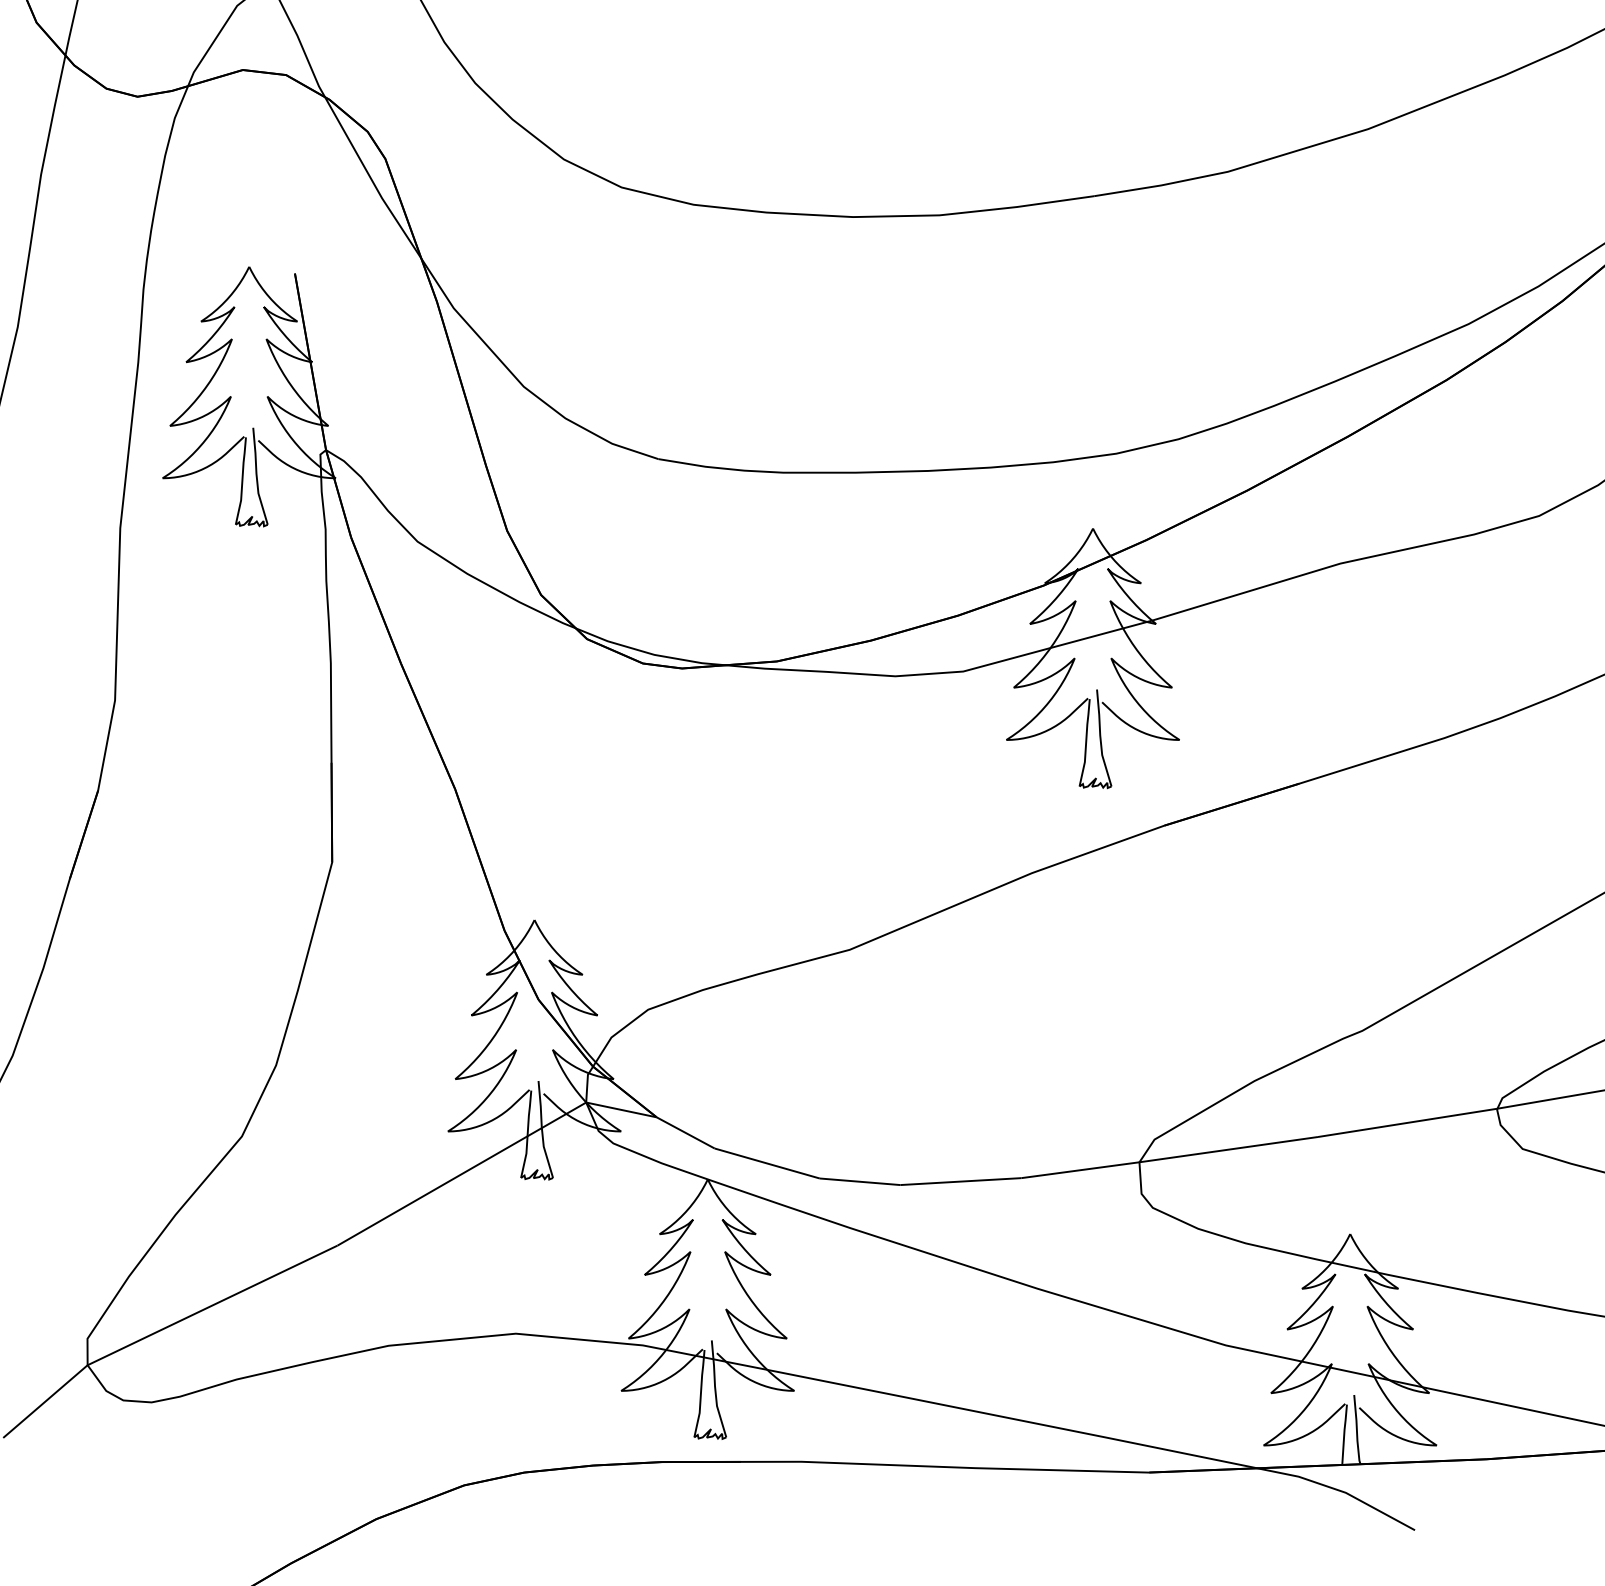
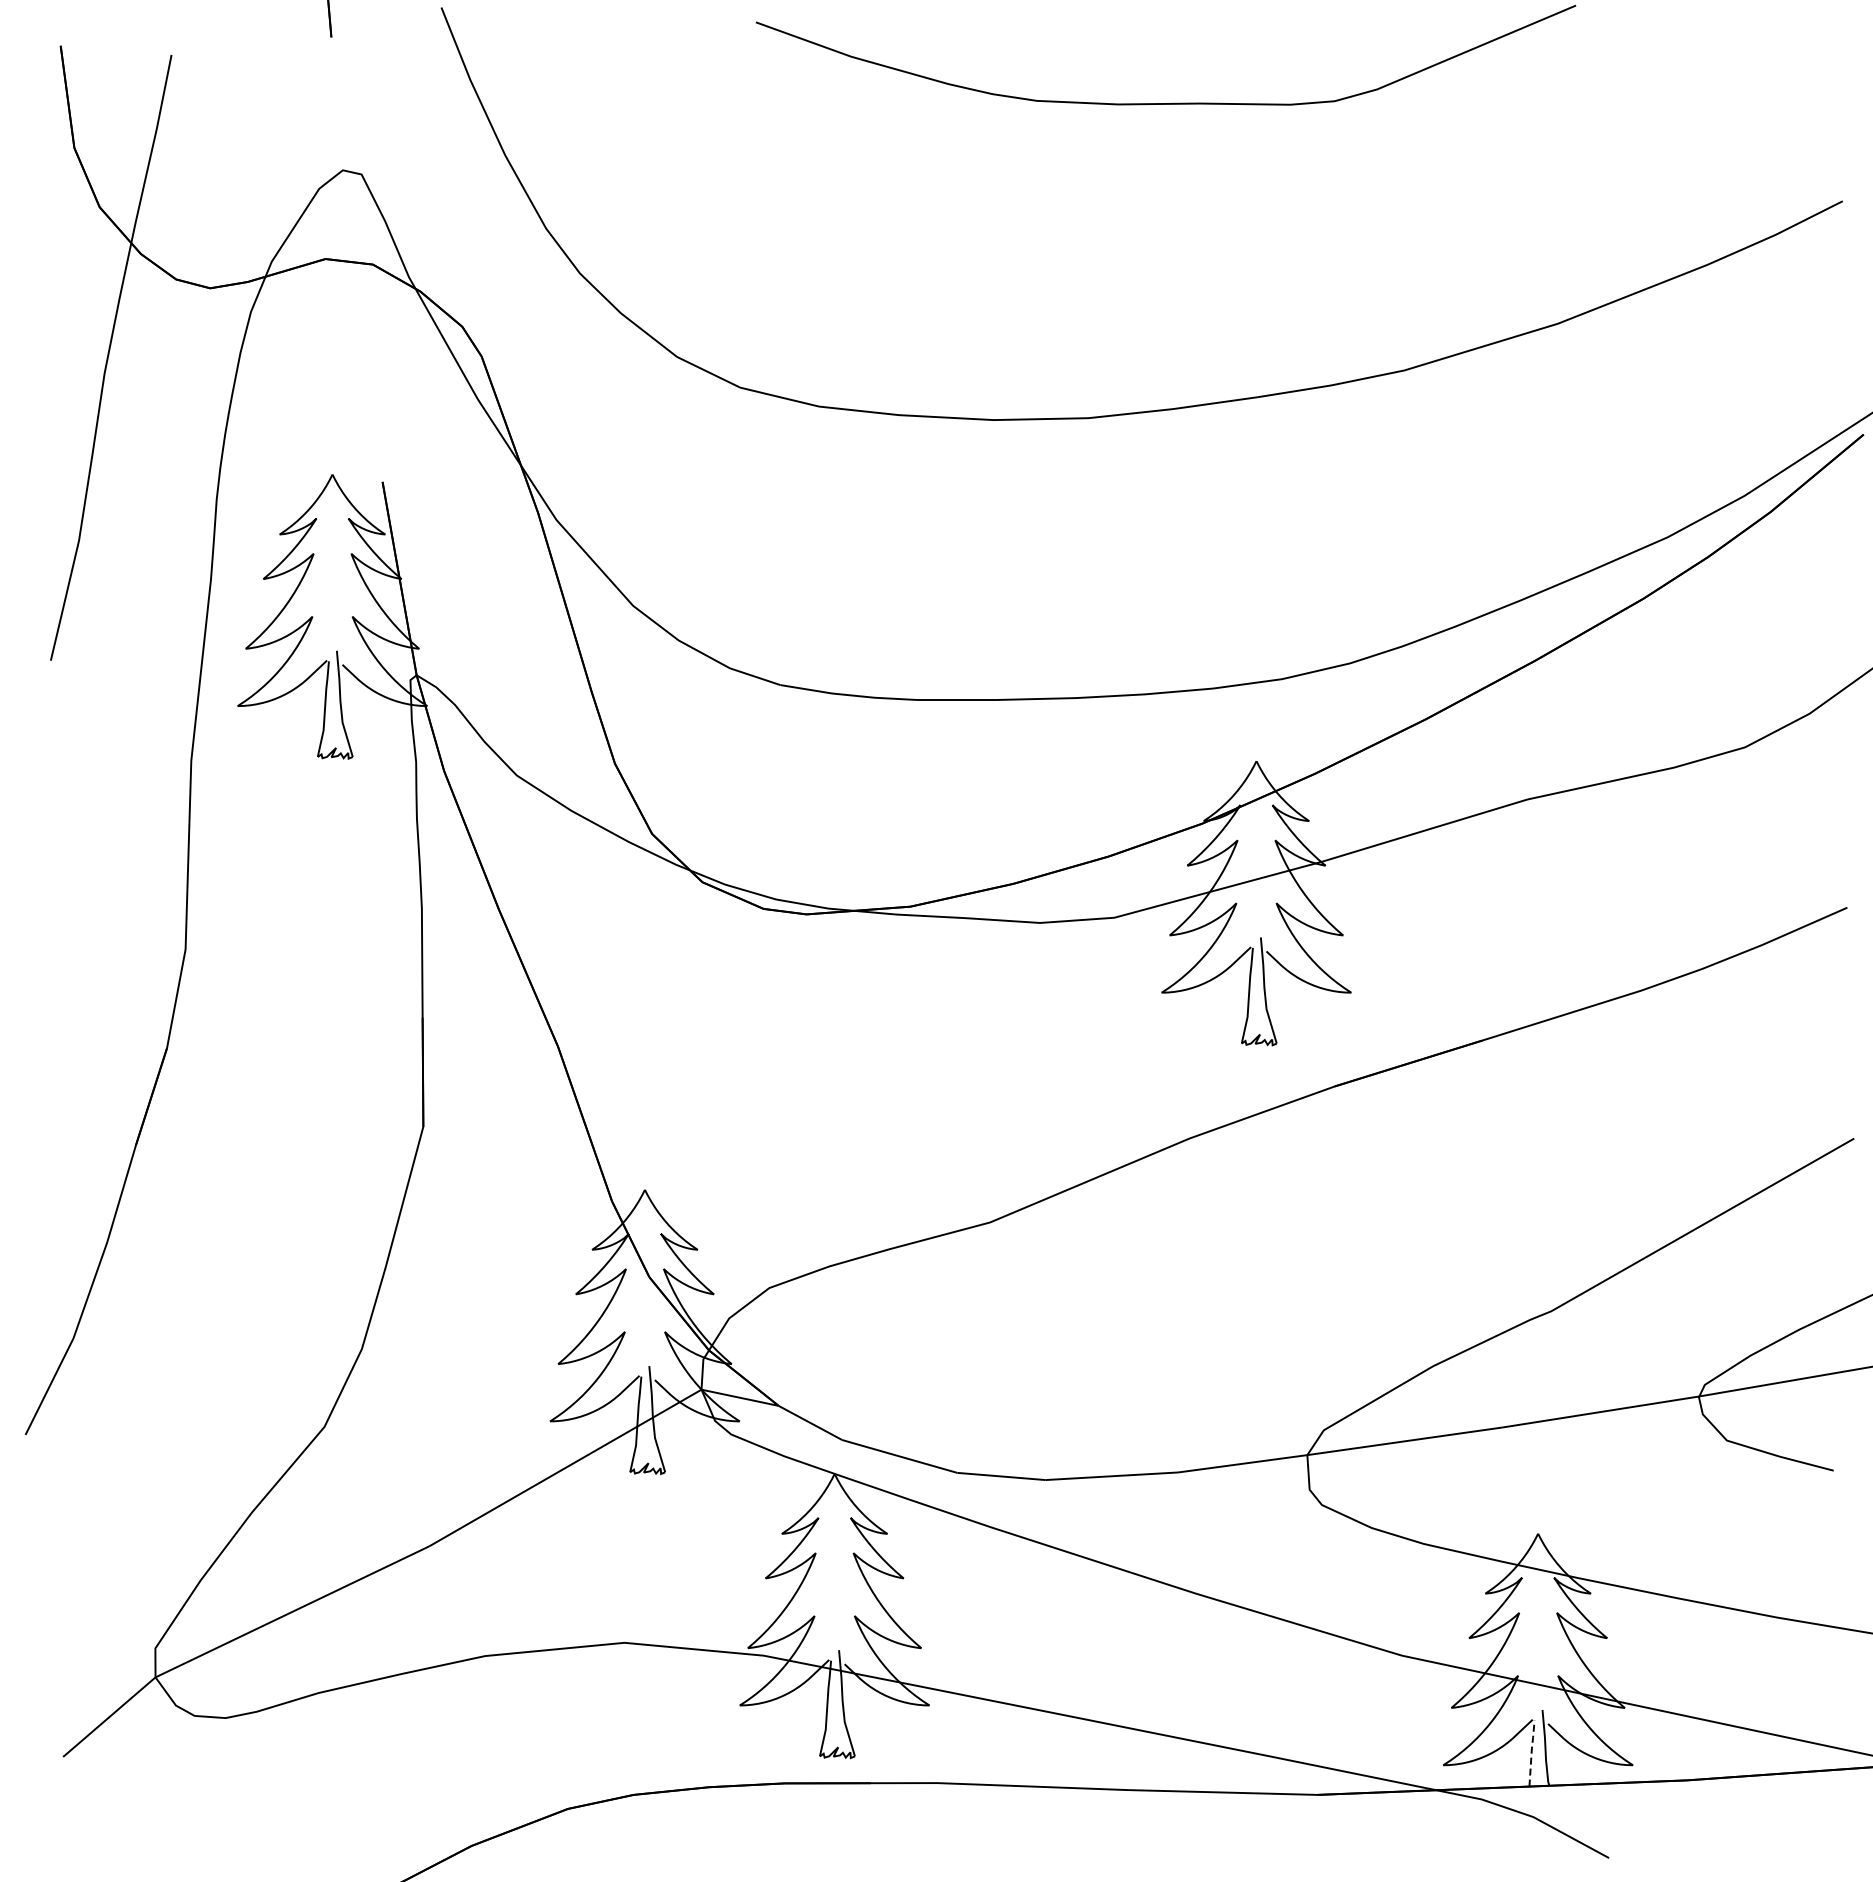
line: (1344, 1432) -> (1531, 1751), solid -> dashed

